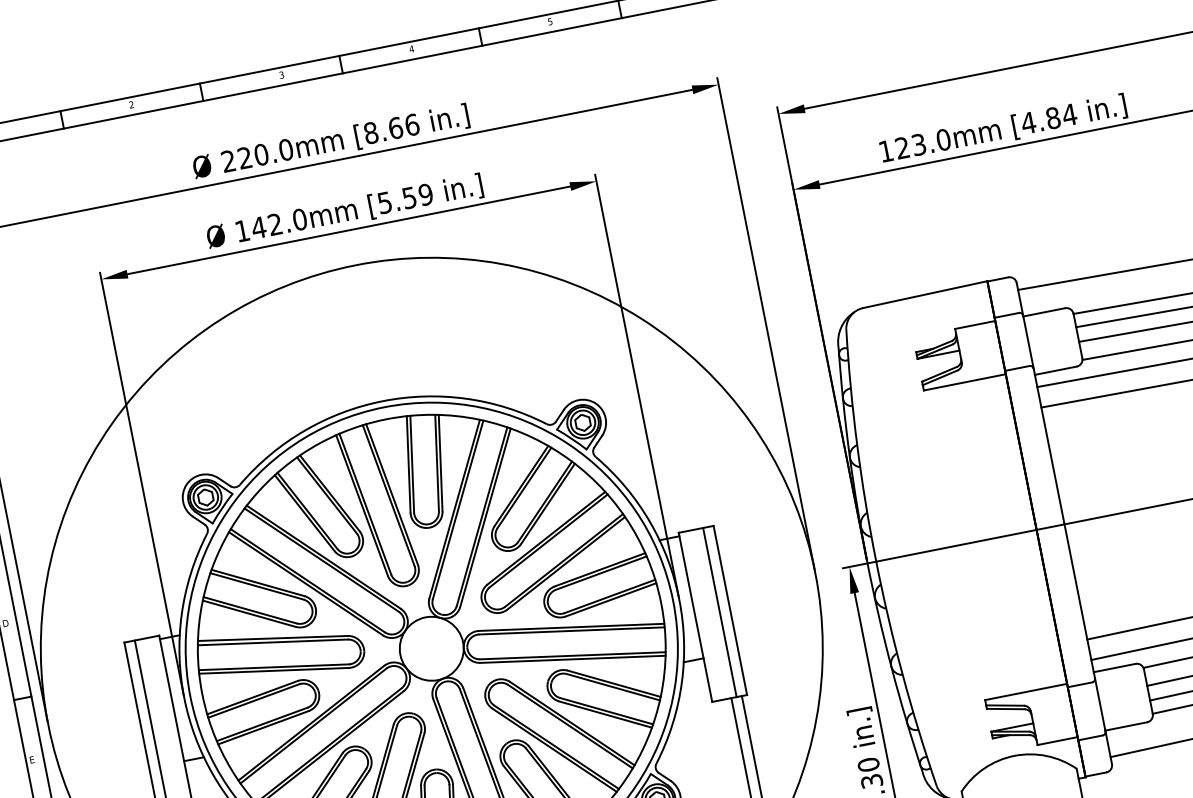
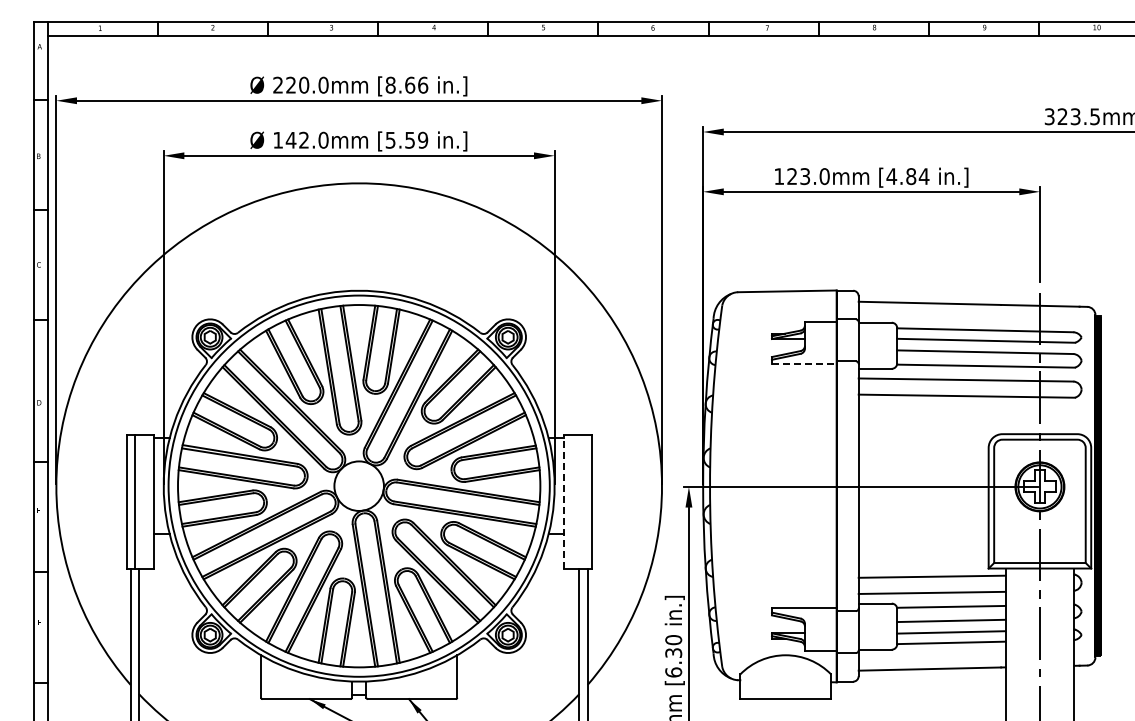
line: (964, 381) -> (804, 363), solid -> dashed
line: (719, 611) -> (583, 501), removed
line: (695, 617) -> (564, 502), solid -> dashed

